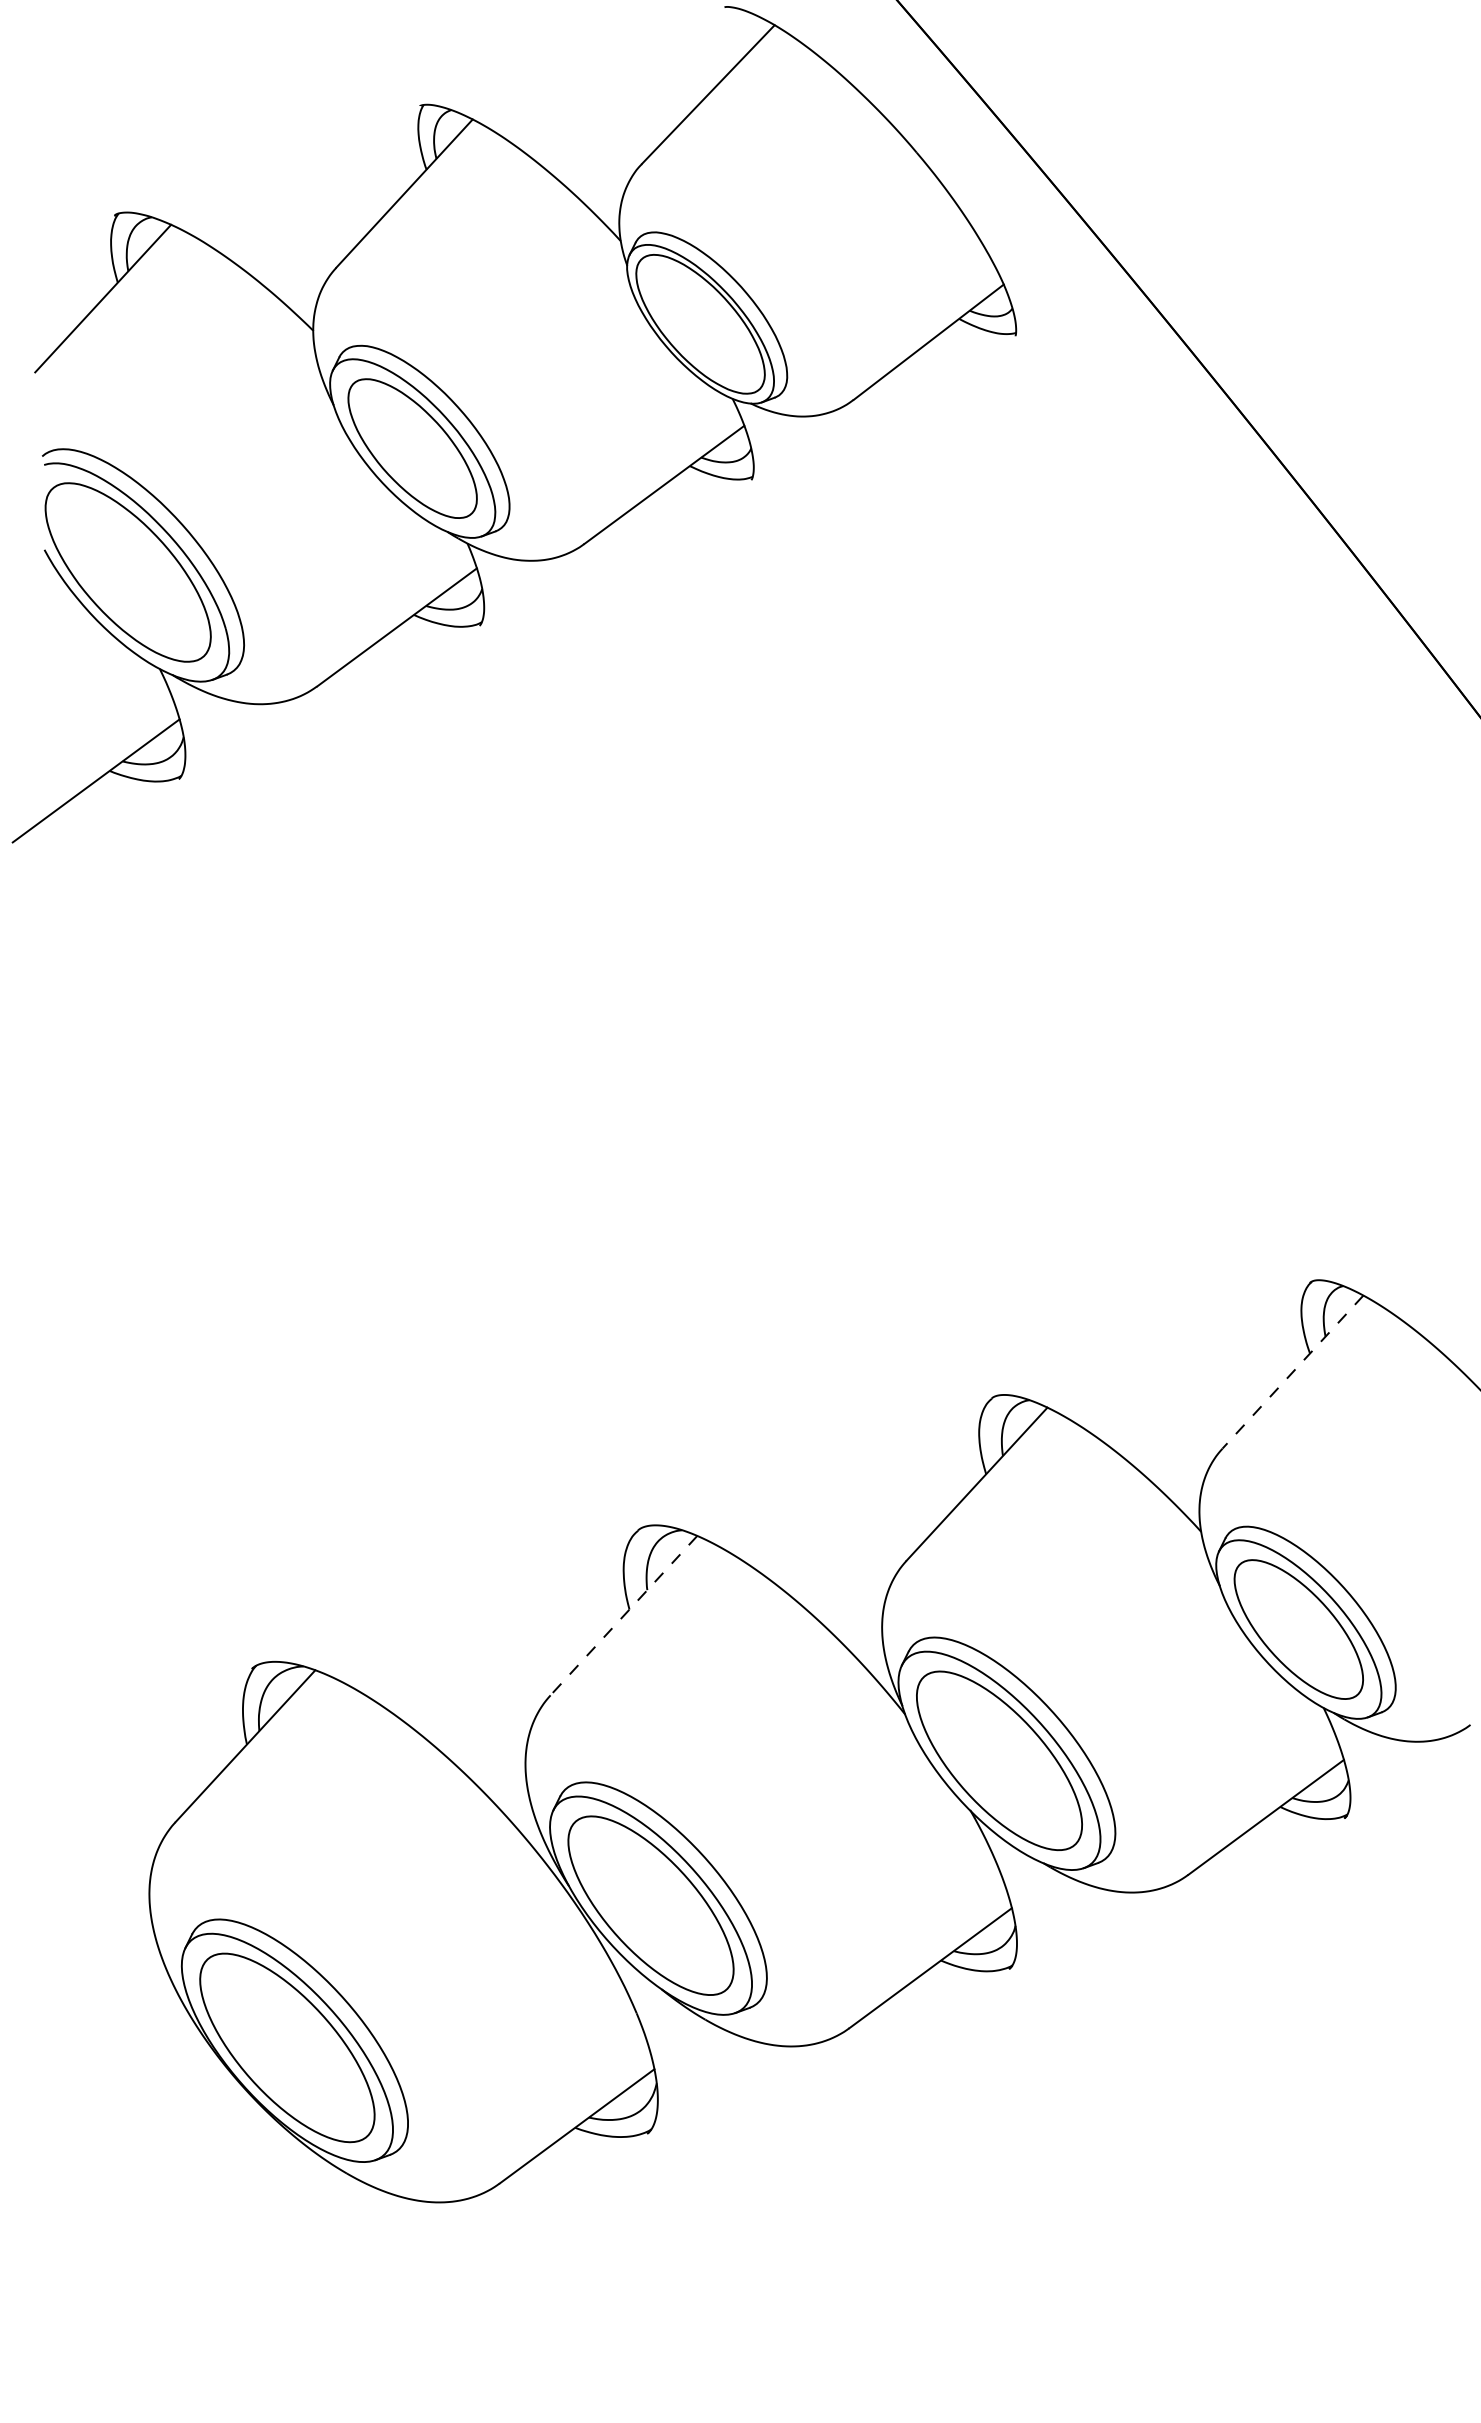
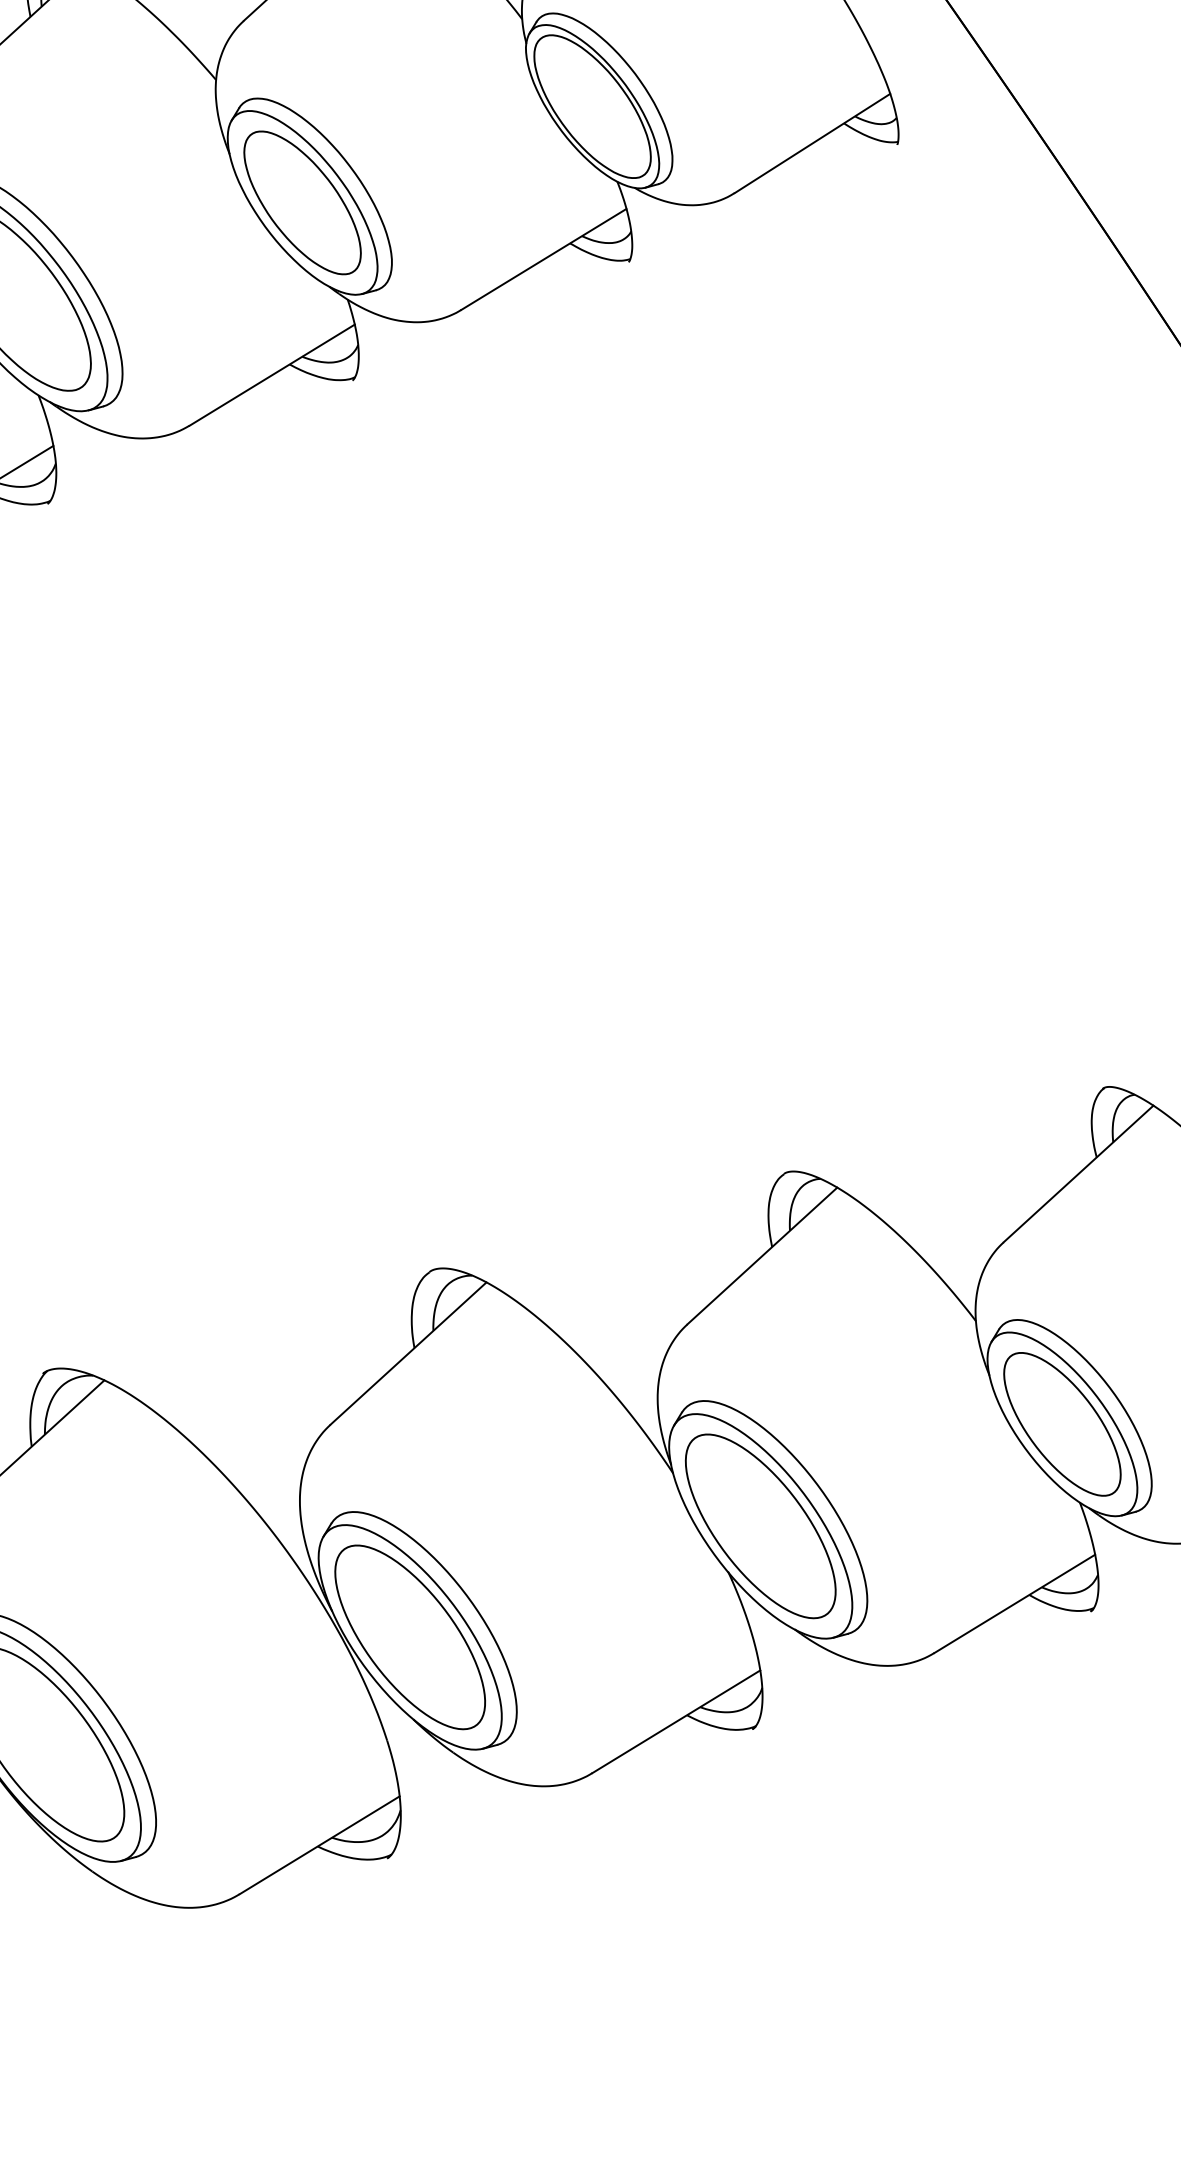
line: (1292, 1372) -> (1078, 1174), dashed -> solid
line: (623, 1615) -> (408, 1353), dashed -> solid

